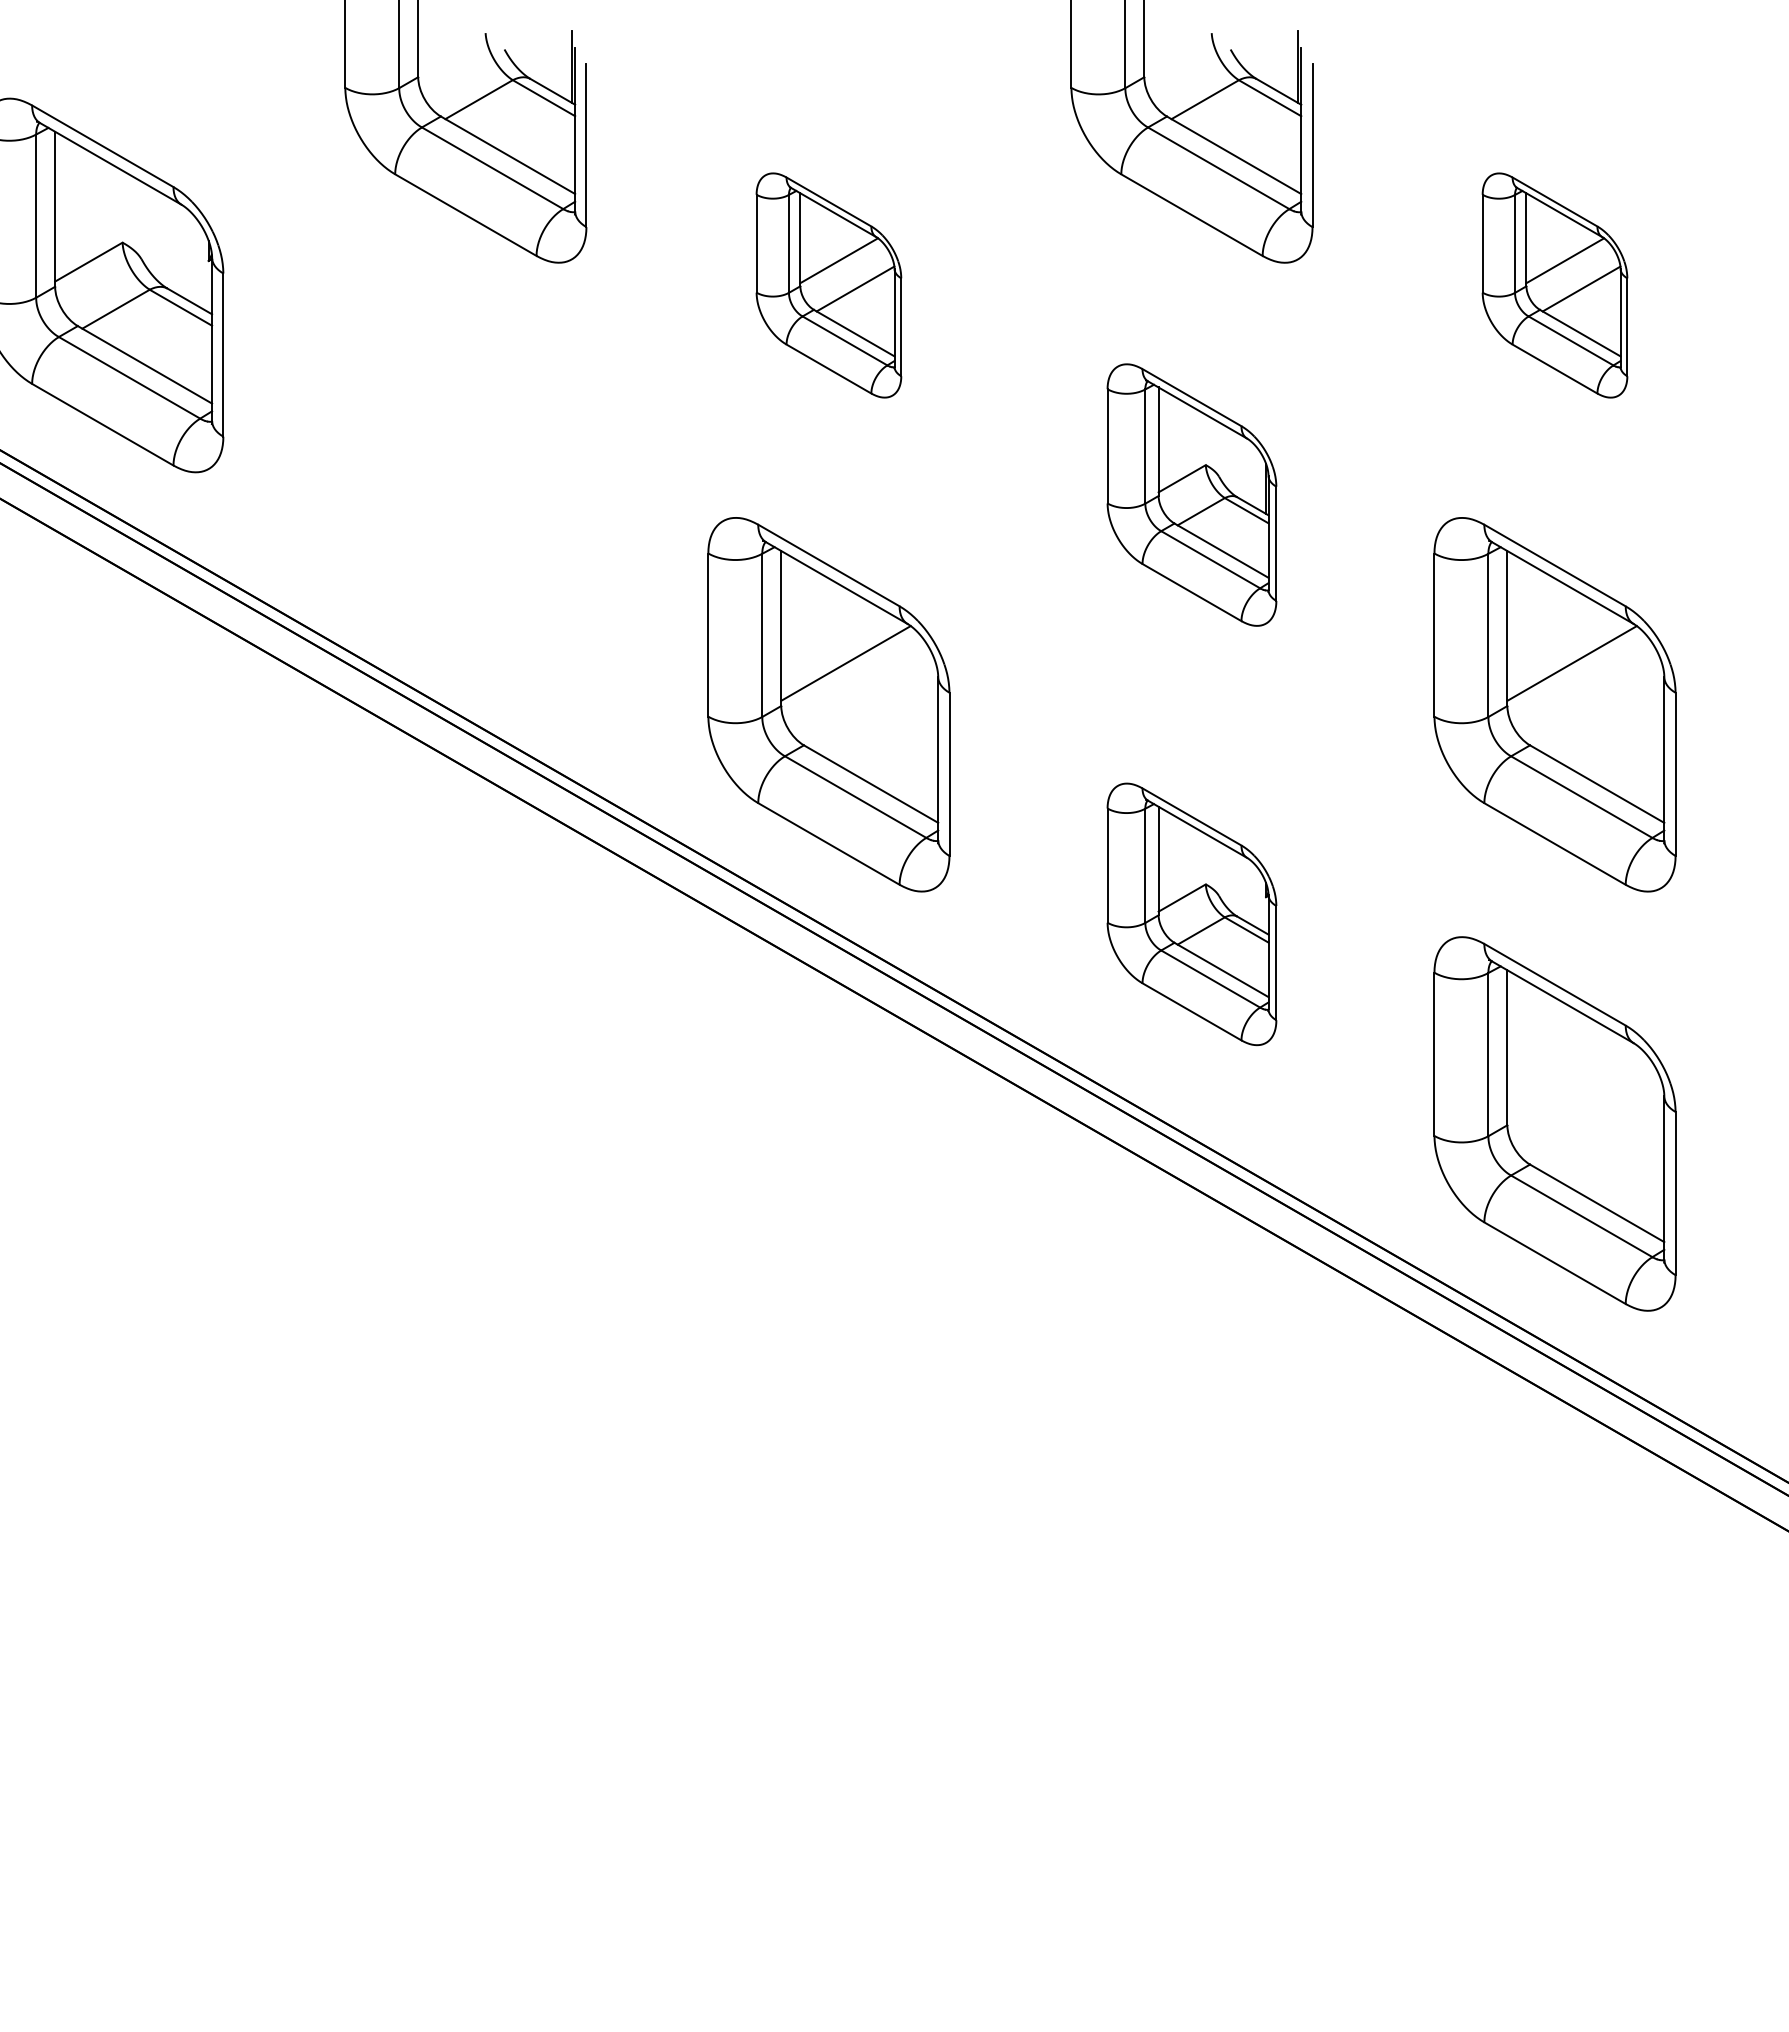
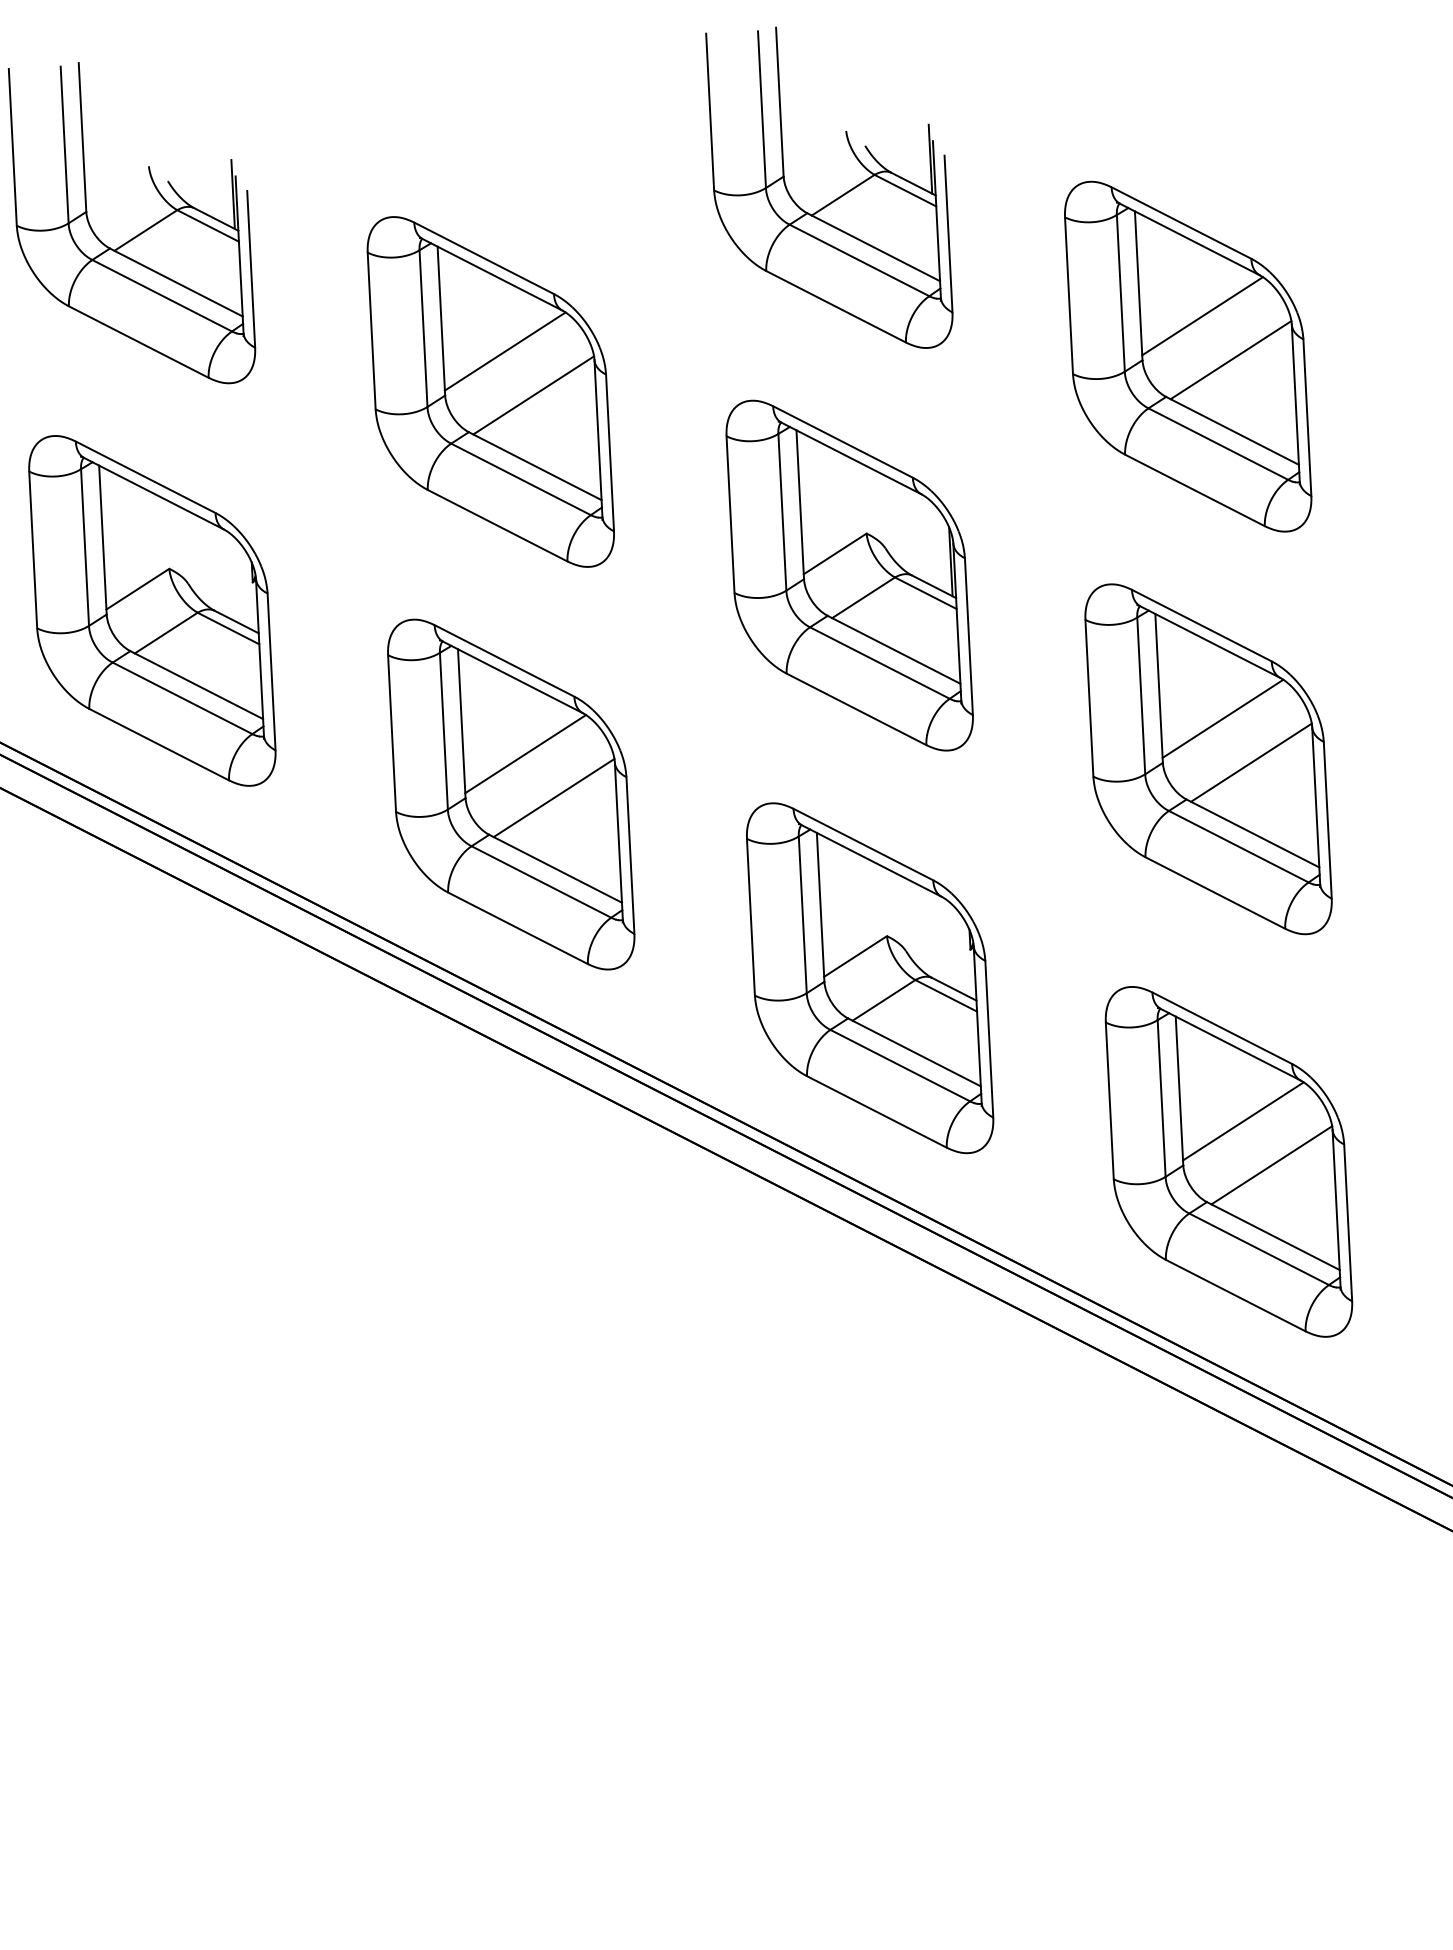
part: (828, 285) -> (490, 391), size x1.67
part: (1554, 285) -> (1187, 356), size x1.67
part: (465, 494) -> (152, 610), added
part: (1191, 494) -> (849, 575), size x1.43
line: (872, 710) -> (553, 798), added
line: (1599, 710) -> (1251, 762), added
part: (1191, 914) -> (869, 978), size x1.43
line: (1571, 1082) -> (1242, 1121), added
line: (1599, 1129) -> (1271, 1165), added

